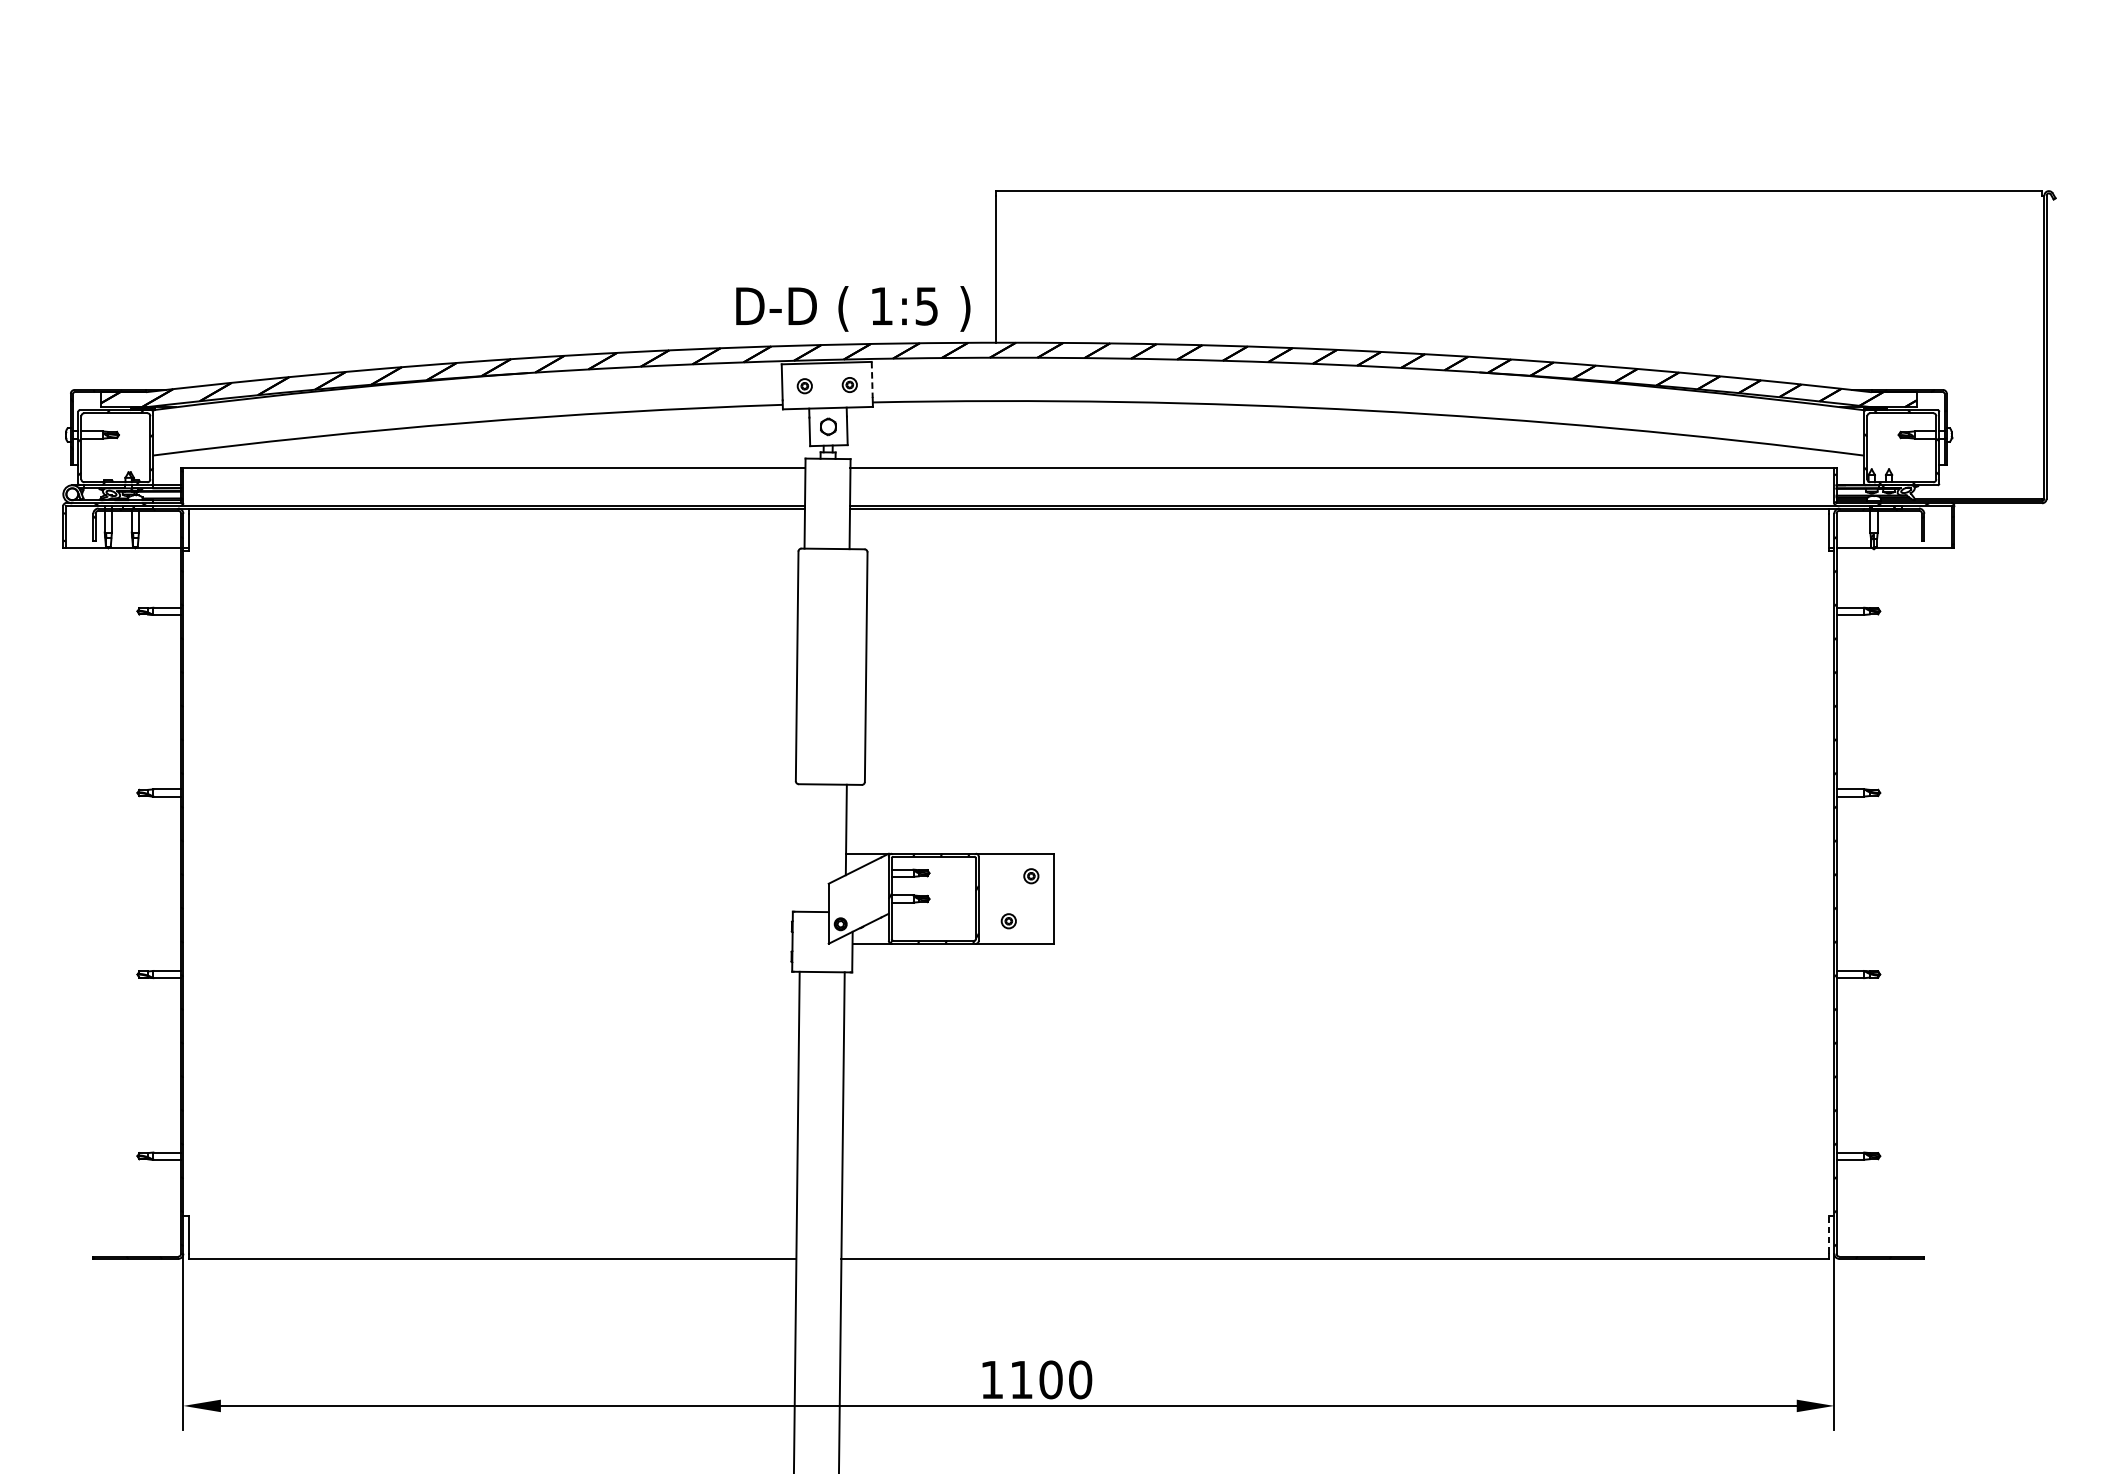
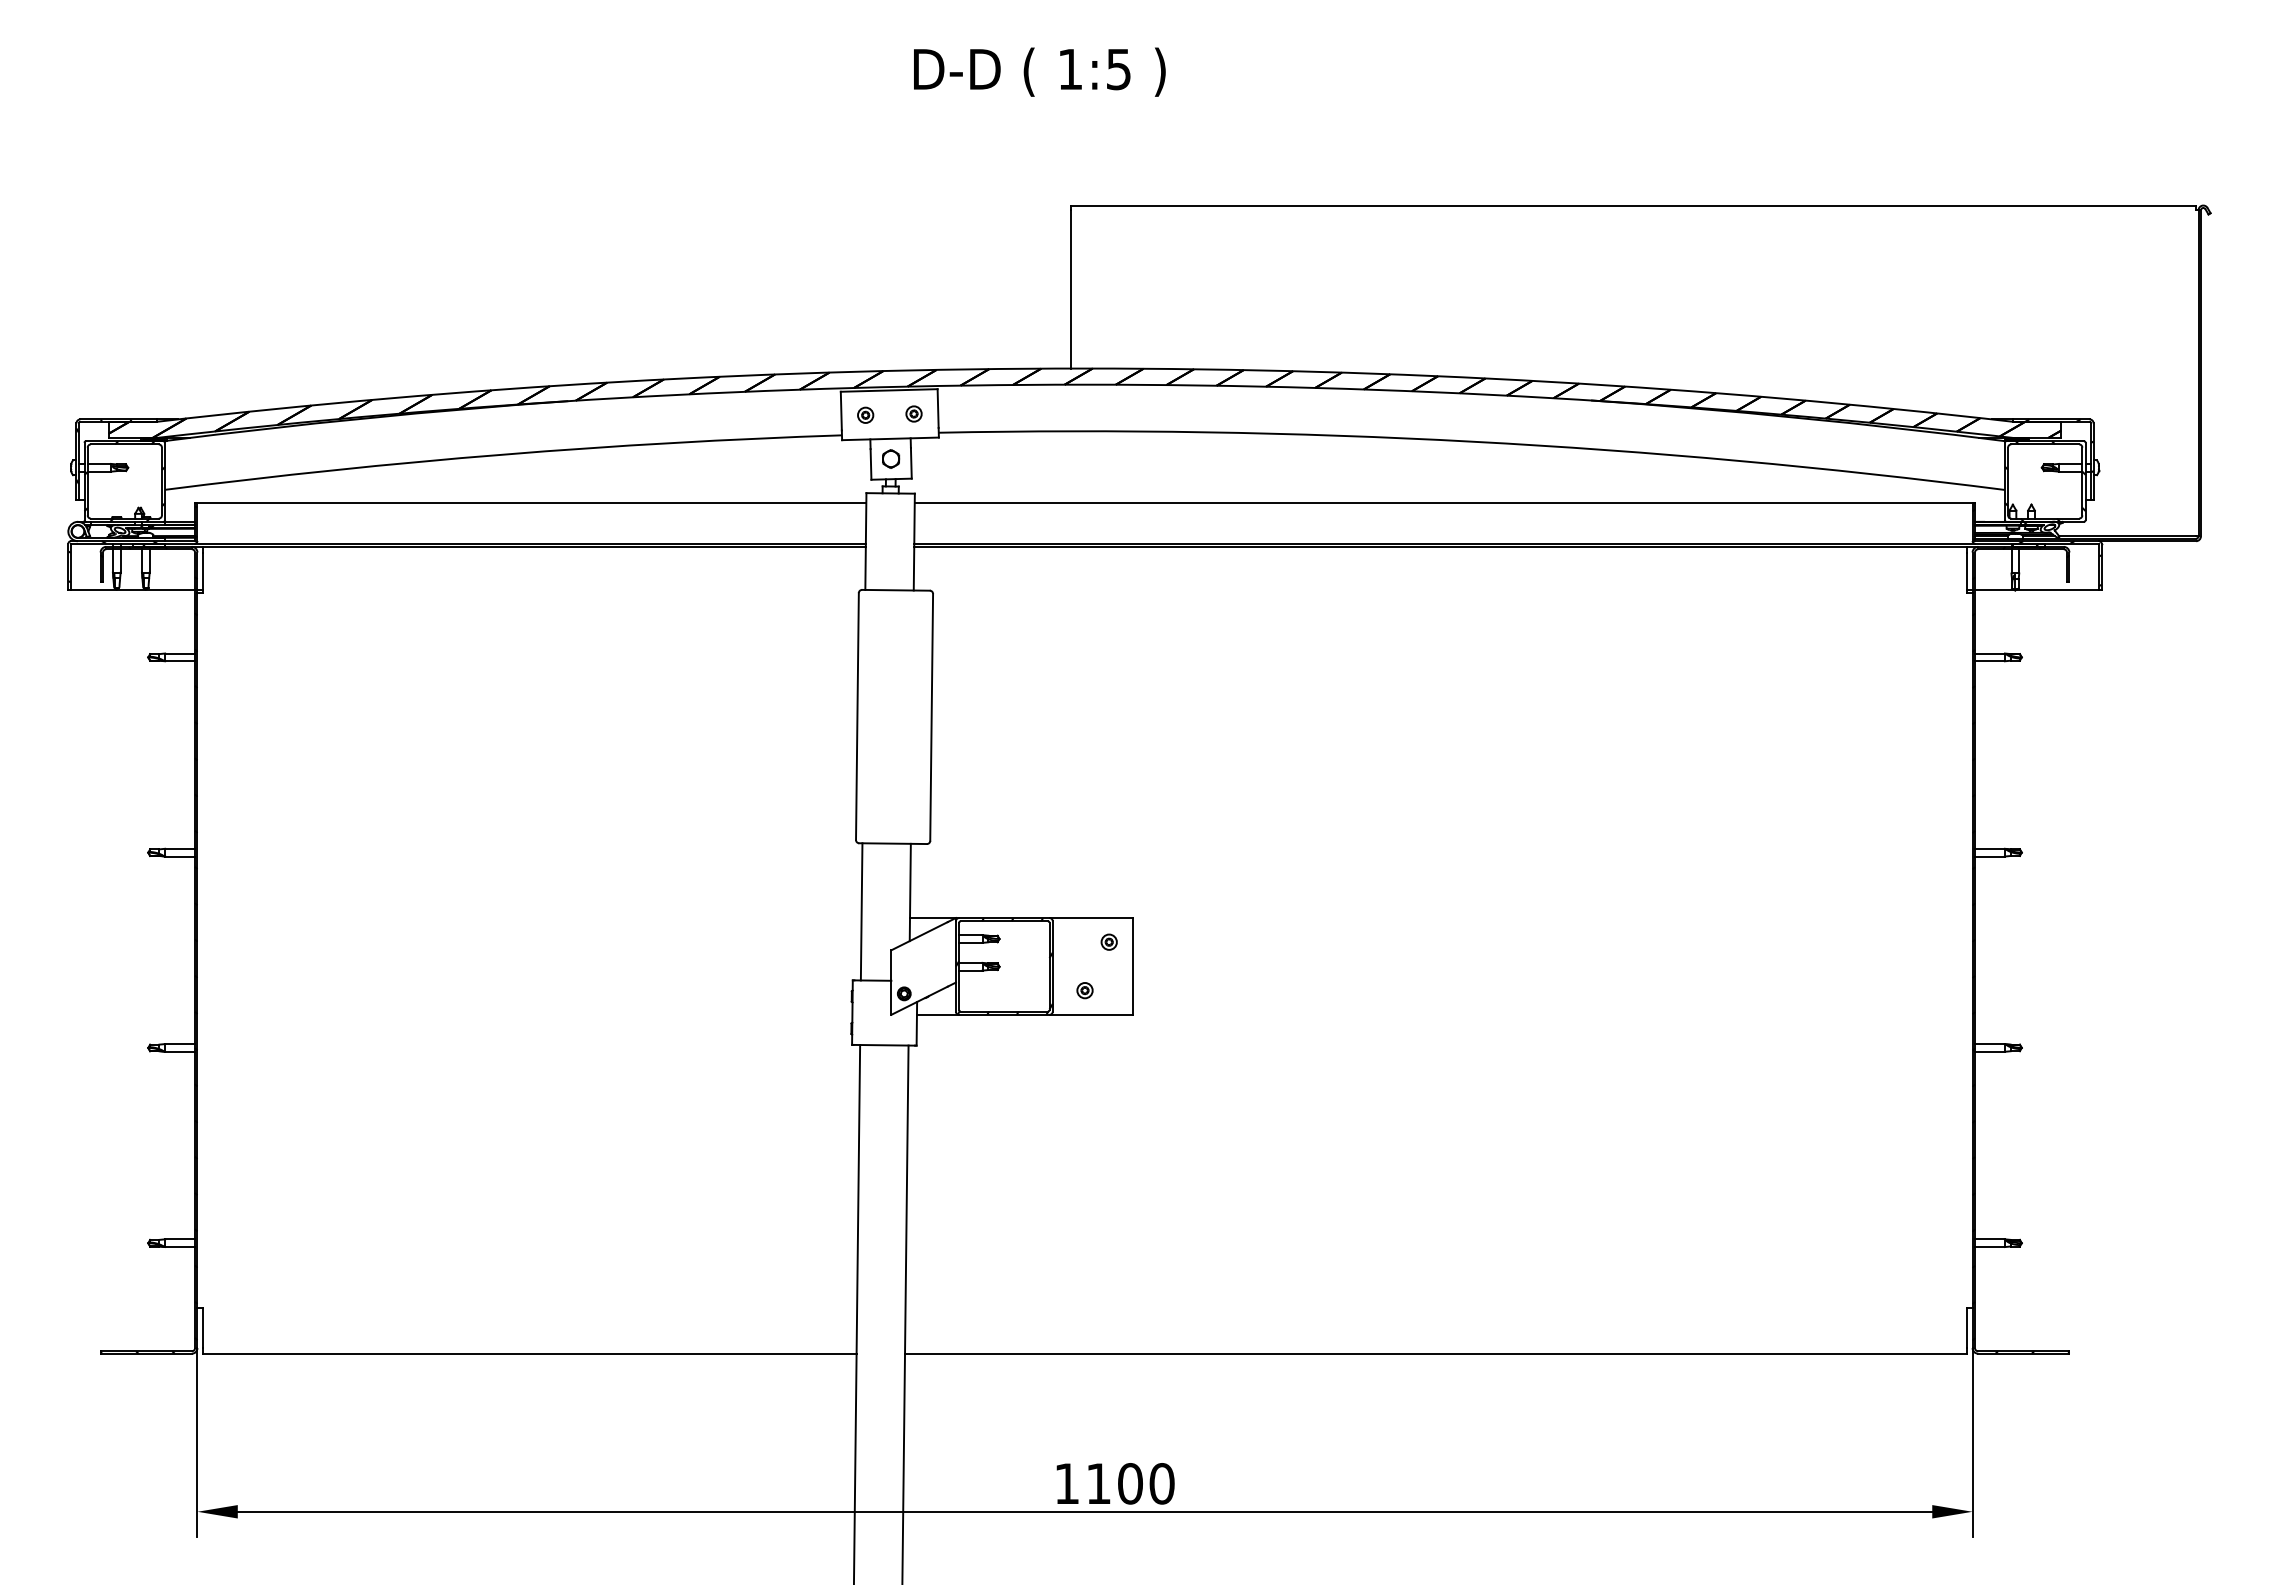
text: (853, 308) -> (1039, 71), moved
line: (872, 380) -> (938, 409), dashed -> solid
line: (800, 847) -> (861, 911), added
line: (1828, 1234) -> (1966, 1327), dashed -> solid

